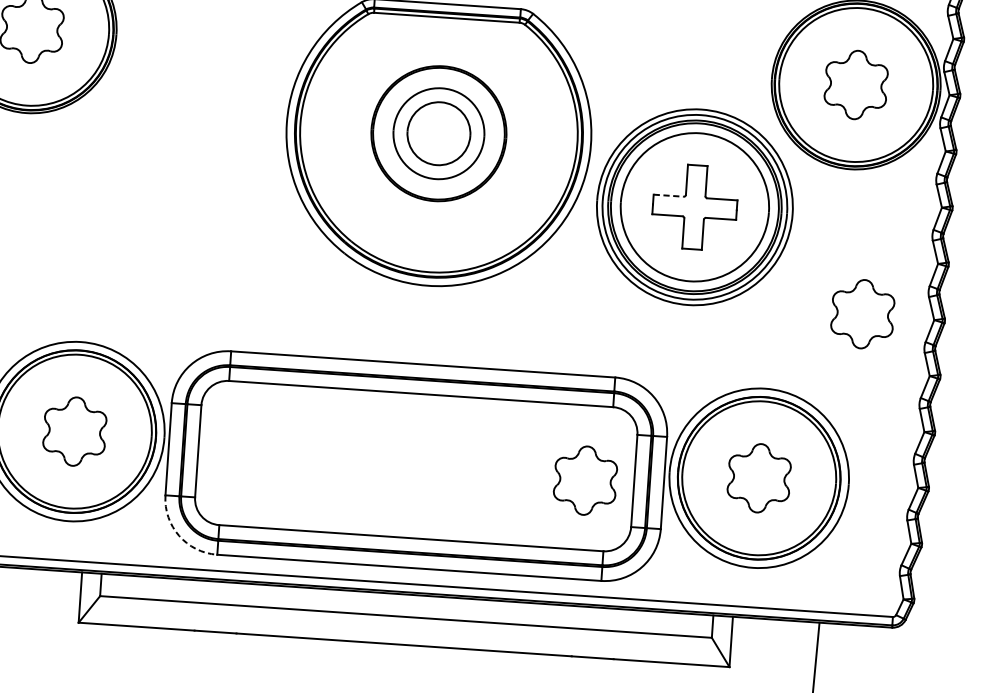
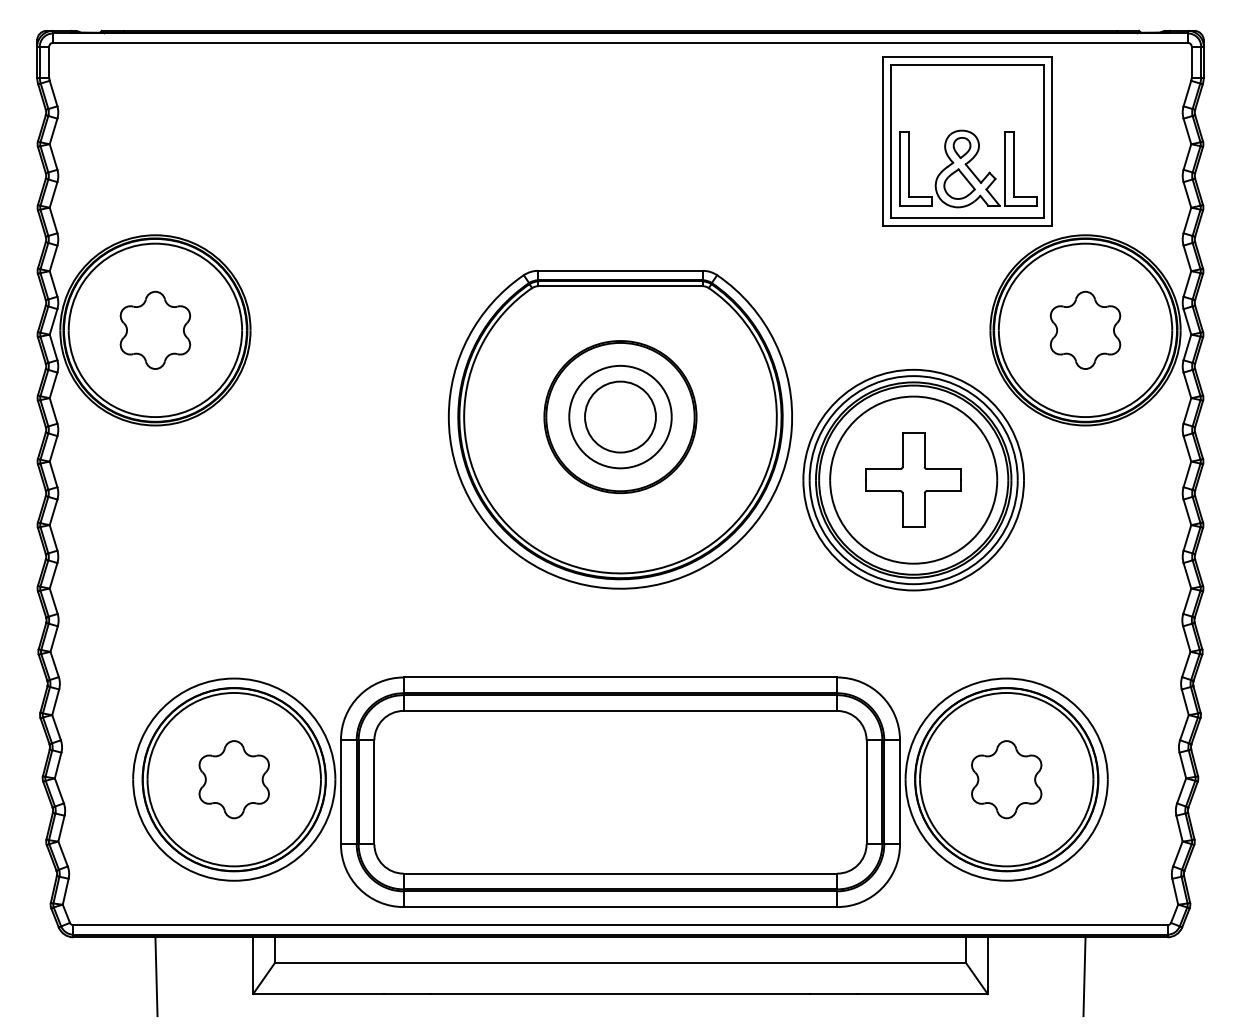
line: (668, 196) -> (883, 469), dashed -> solid
part: (862, 313) -> (1110, 586), removed
part: (585, 480) -> (811, 795), removed
arc: (179, 535) -> (359, 888), dashed -> solid

